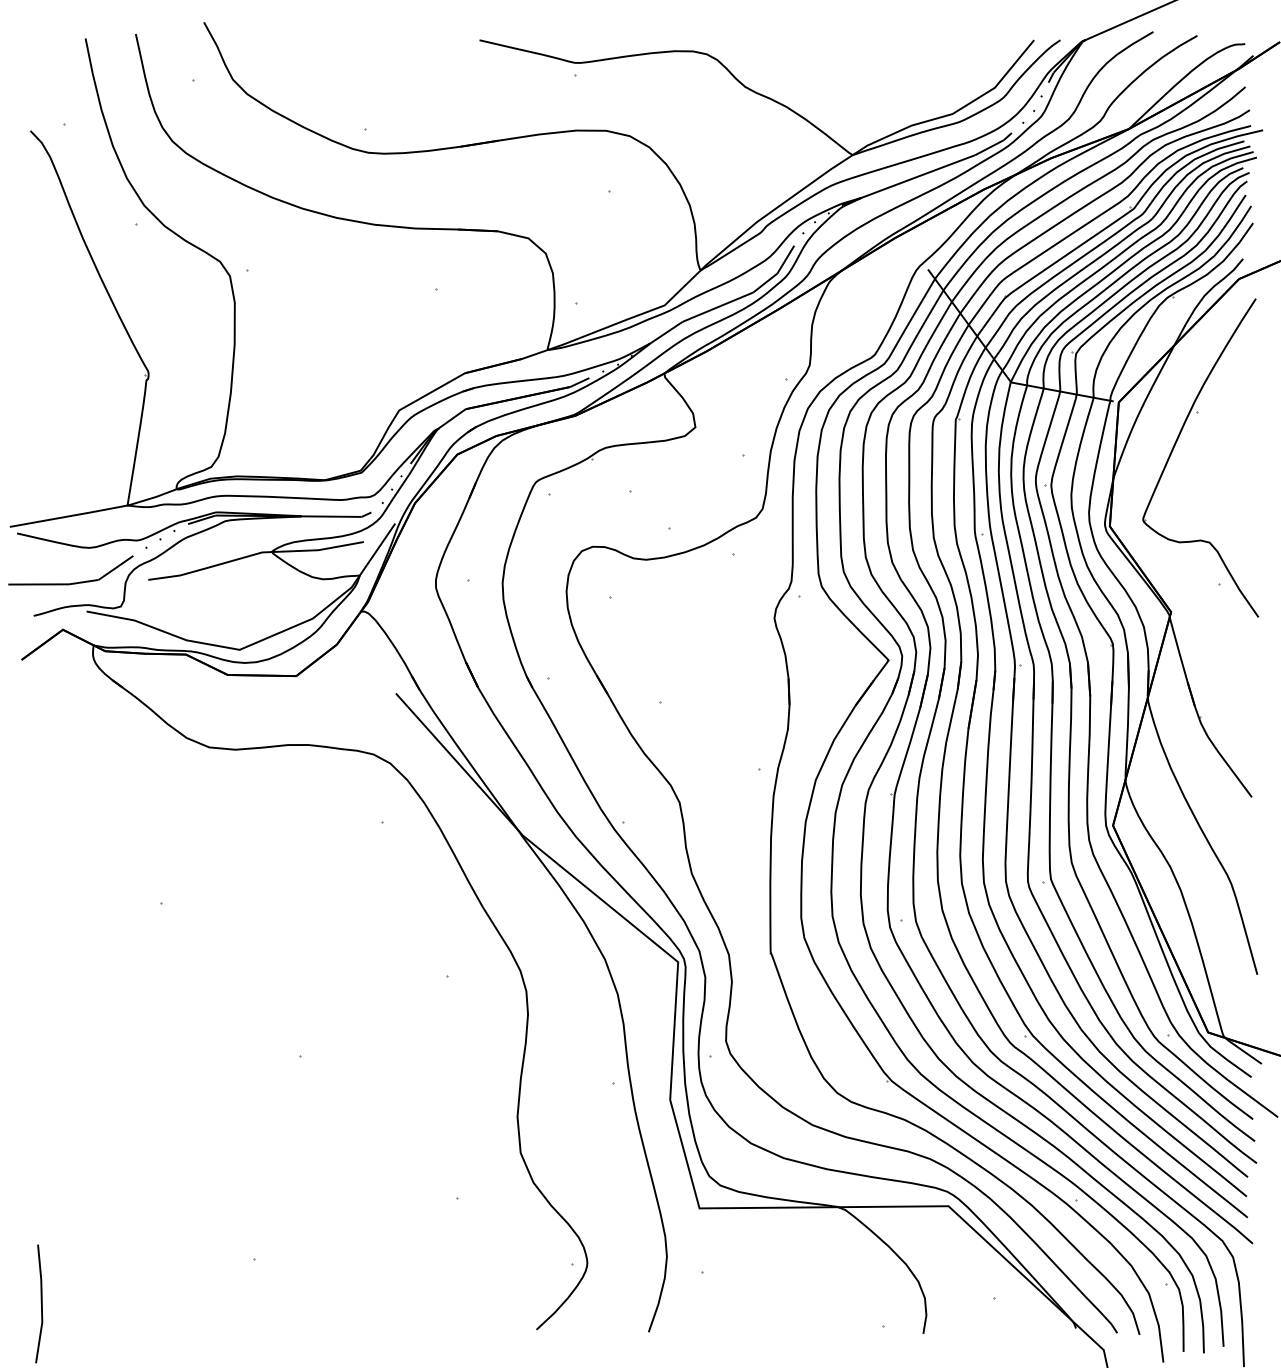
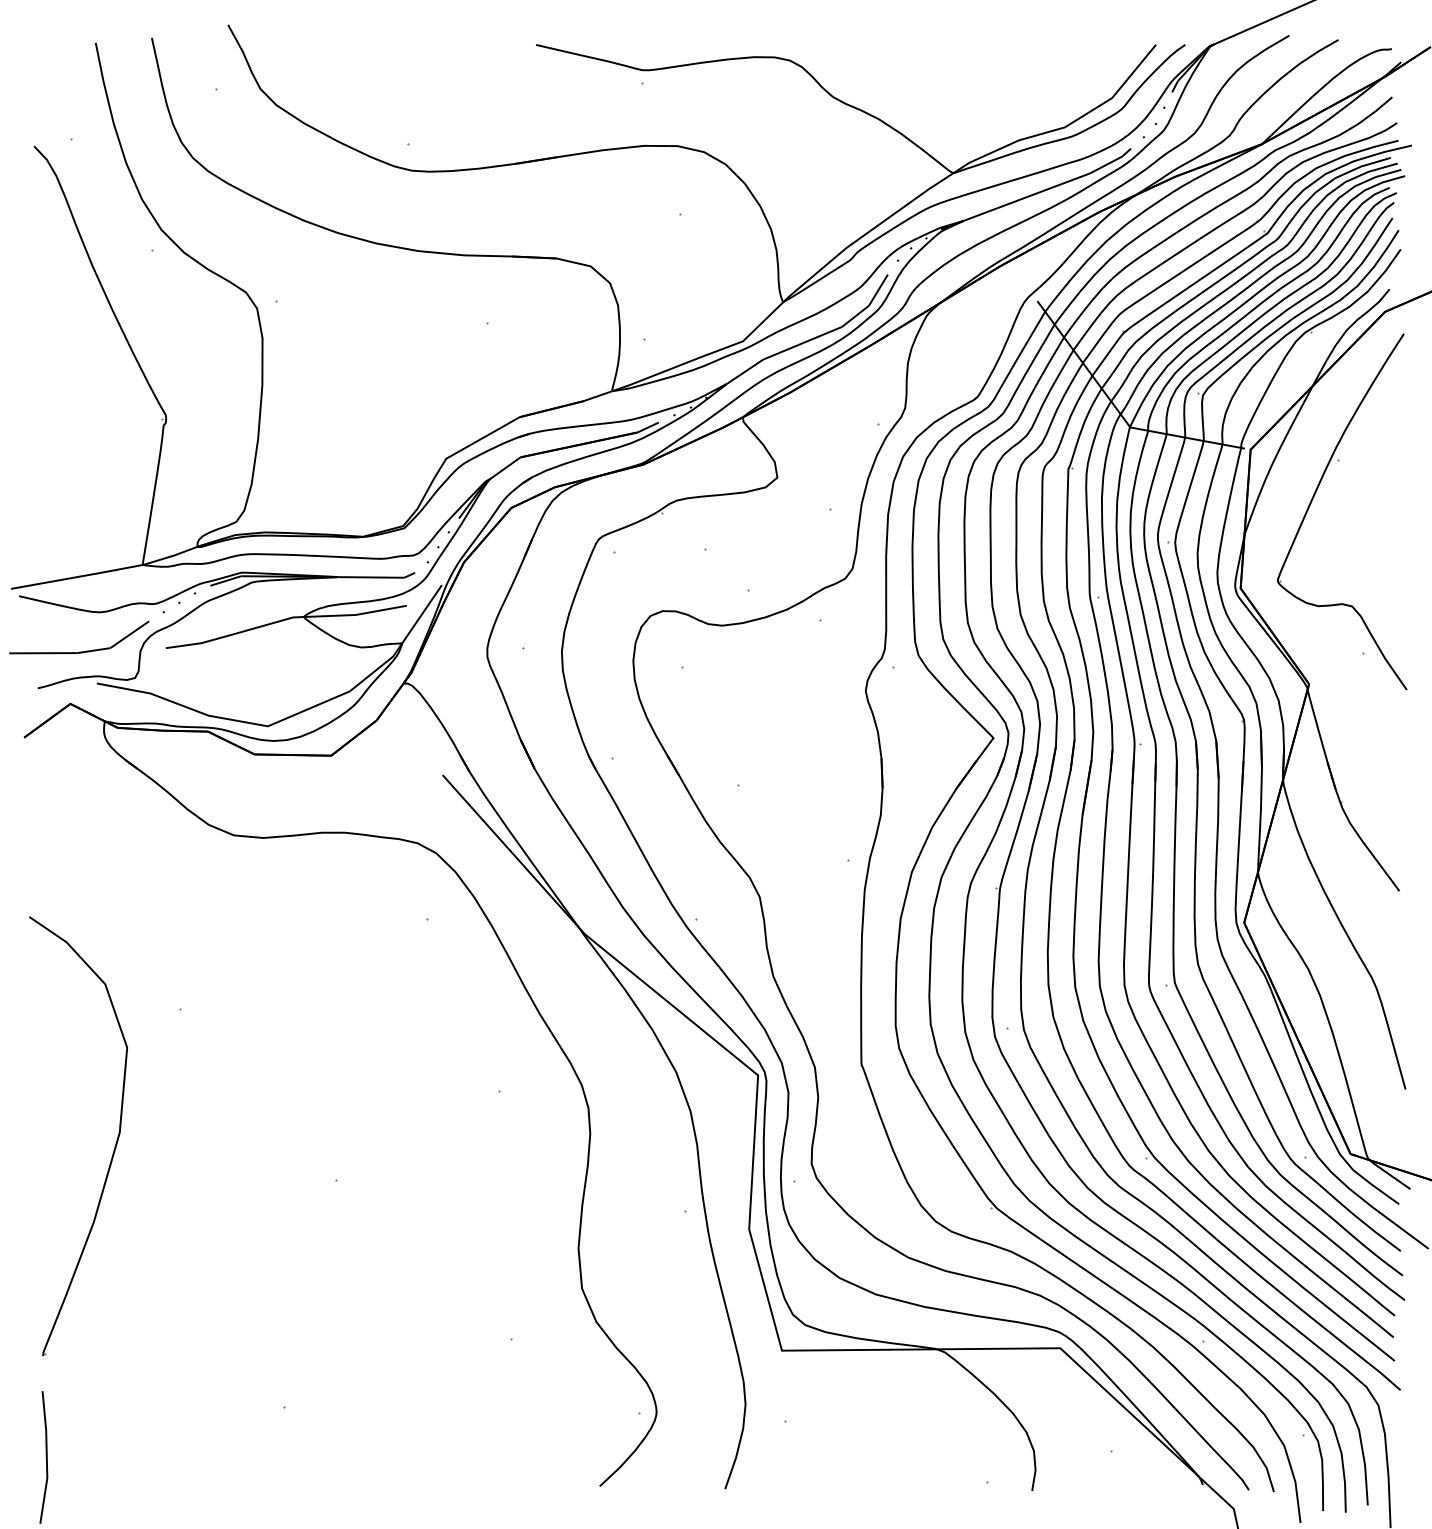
part: (102, 1025) -> (114, 1146), added

